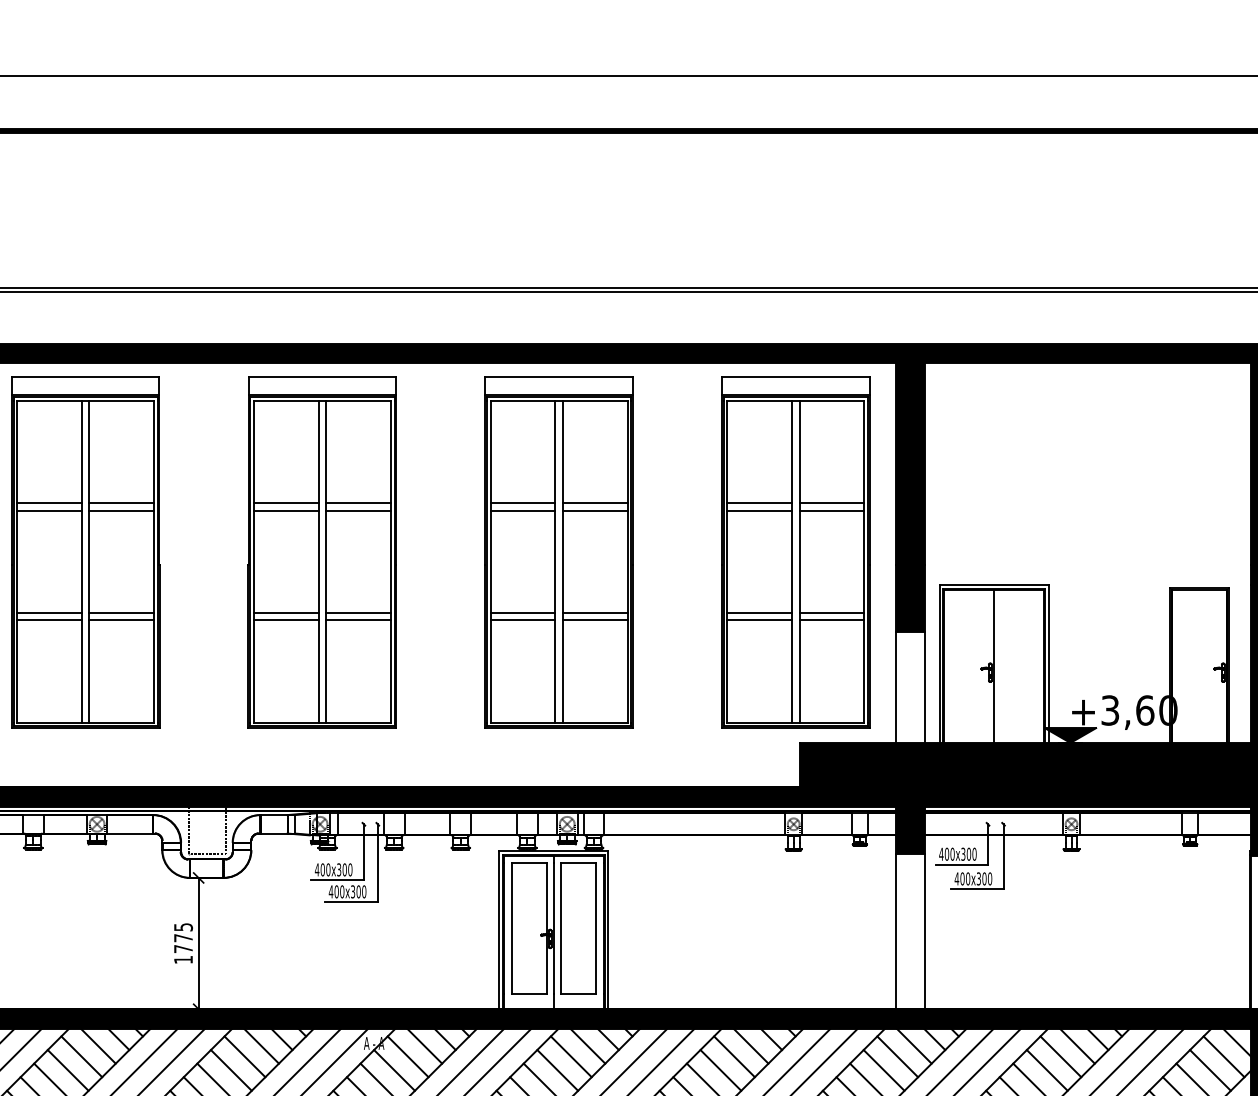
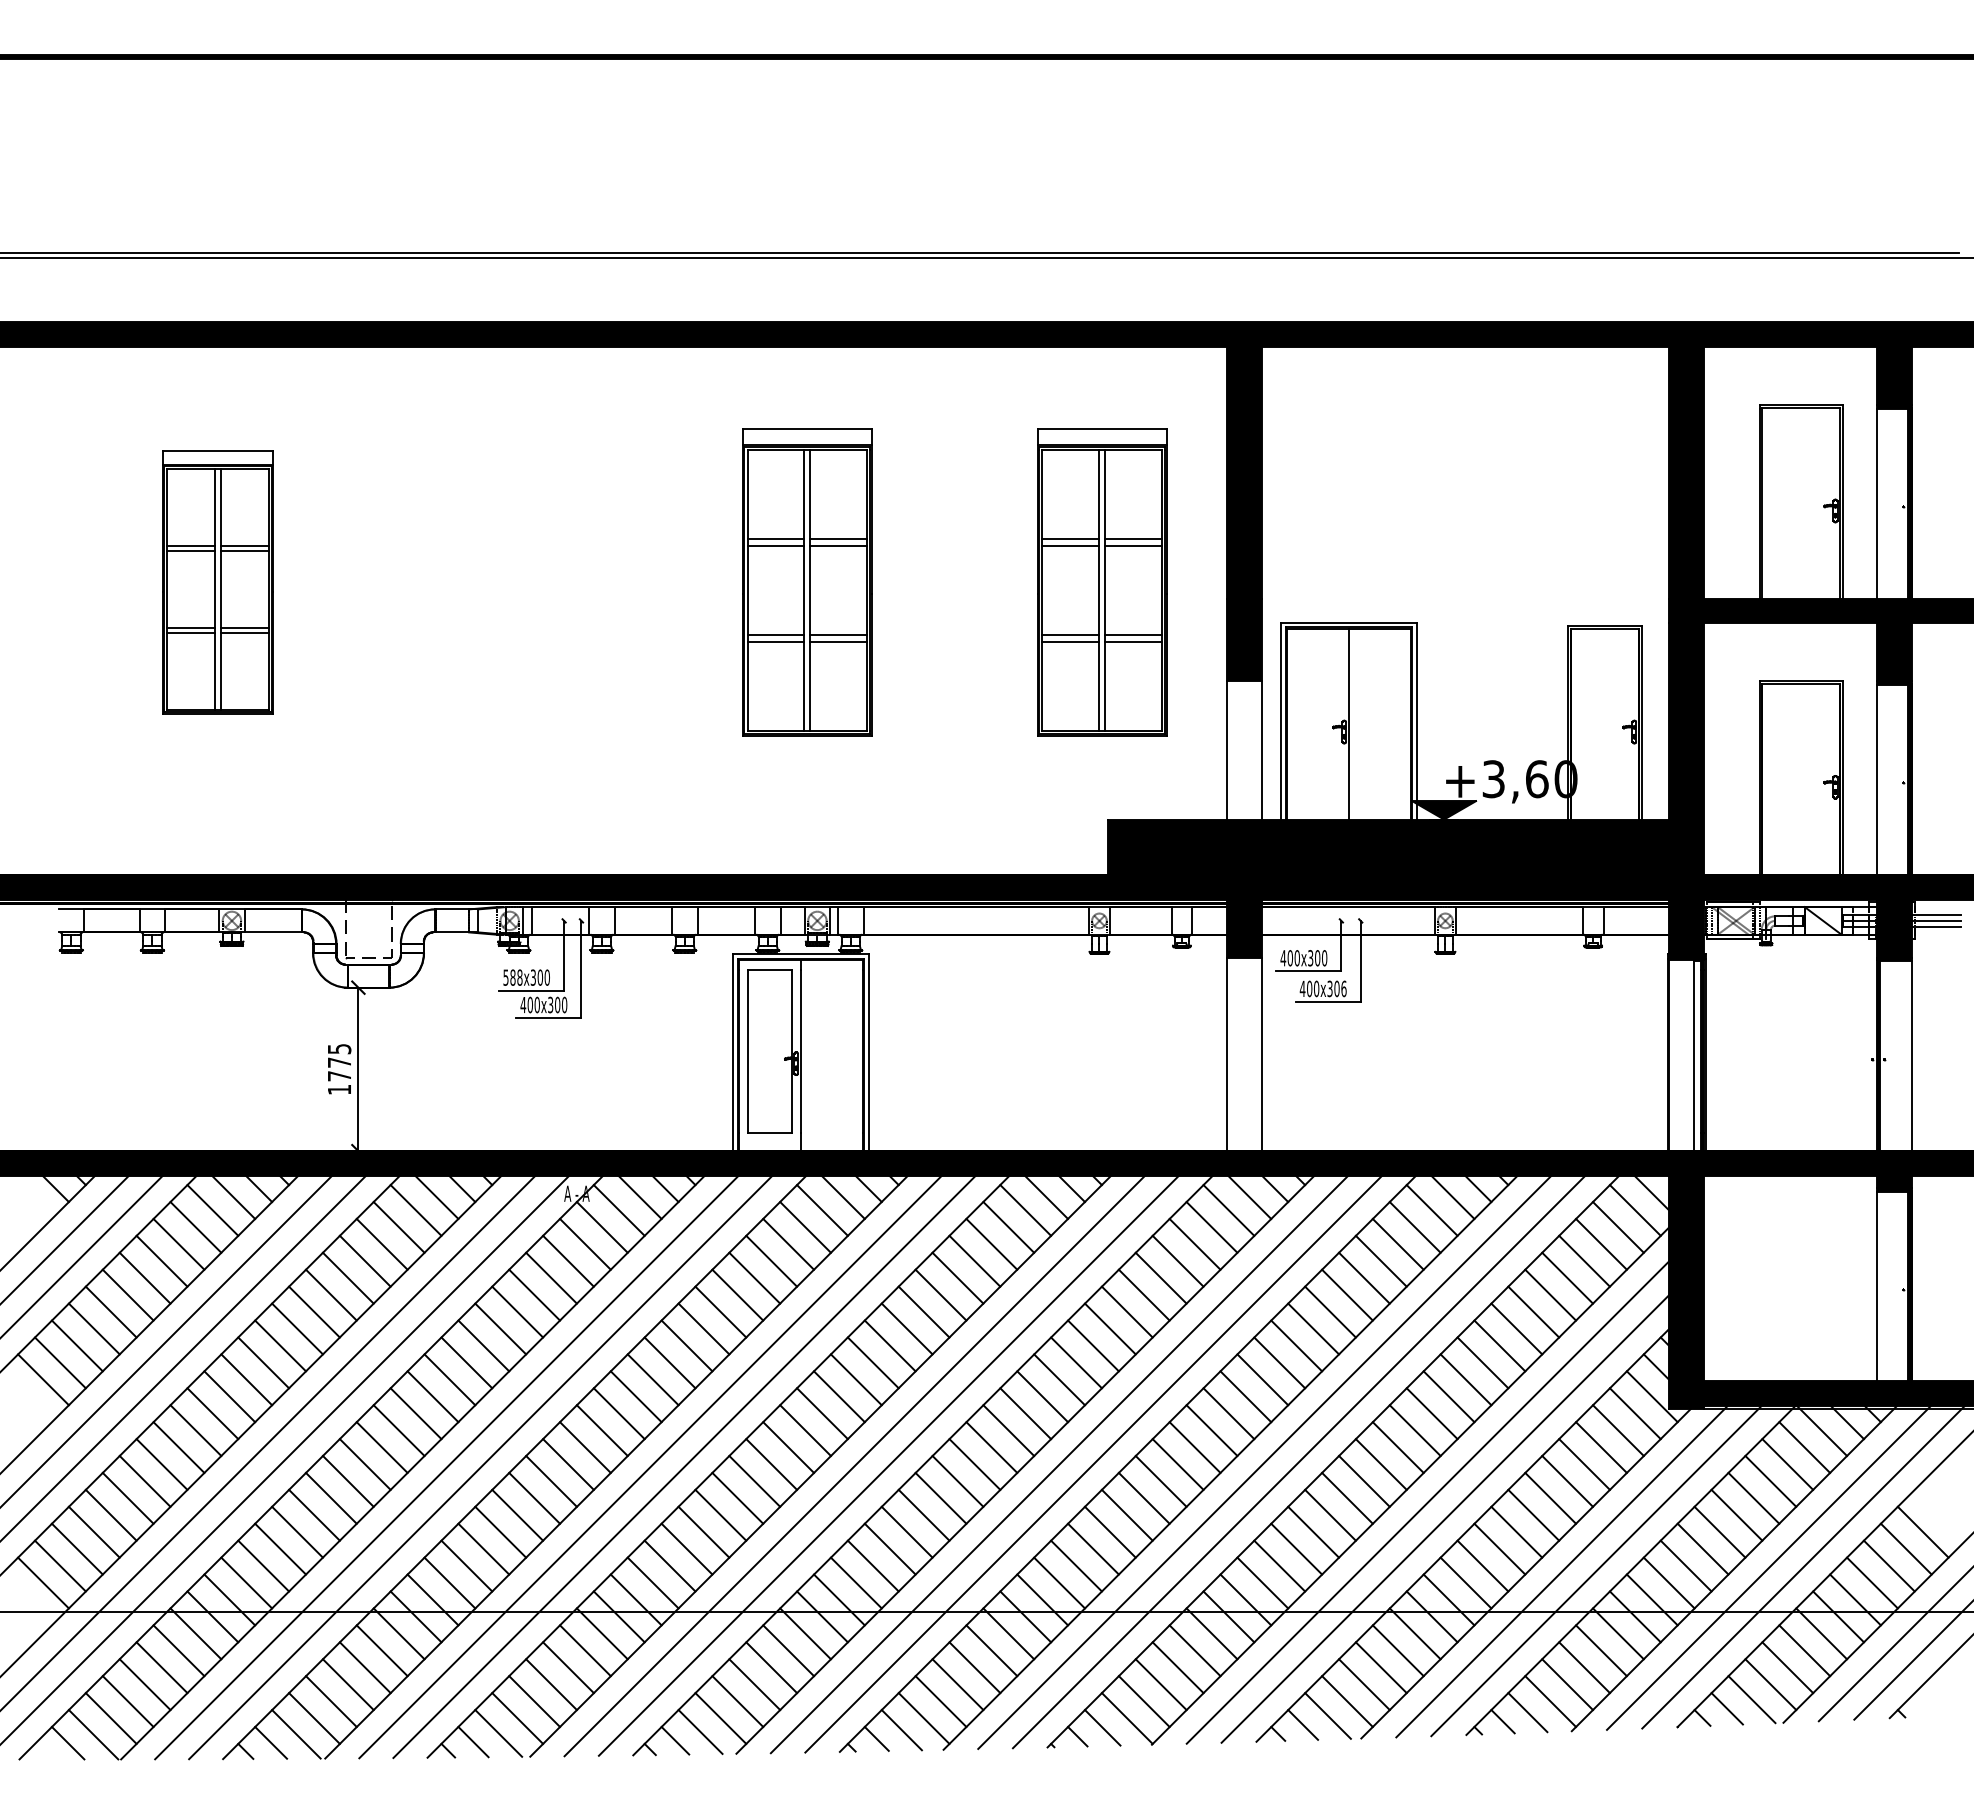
part: (85, 552) -> (217, 582), size x0.6
part: (322, 552) -> (512, 582), removed
part: (558, 552) -> (806, 582), size x0.7
part: (795, 552) -> (1101, 582), size x0.7
text: (322, 869) -> (512, 977), 400x300 -> 588x300
text: (989, 878) -> (1343, 988), 400x300 -> 400x306
part: (578, 929) -> (831, 1051), removed

